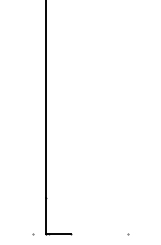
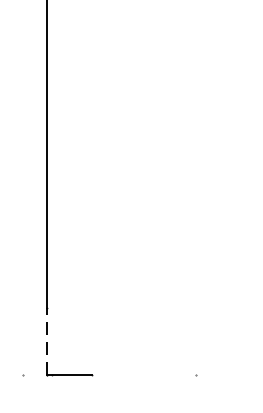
line: (46, 215) -> (47, 340), solid -> dashed

